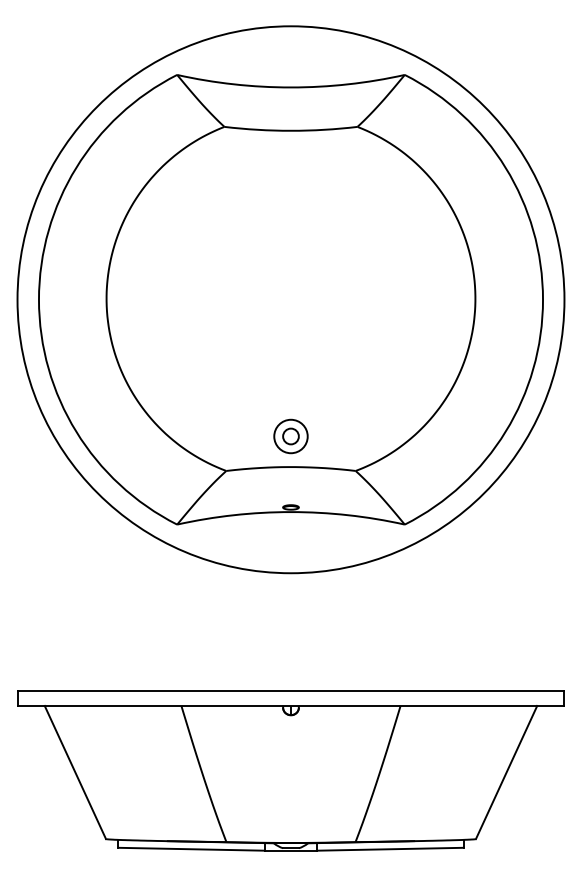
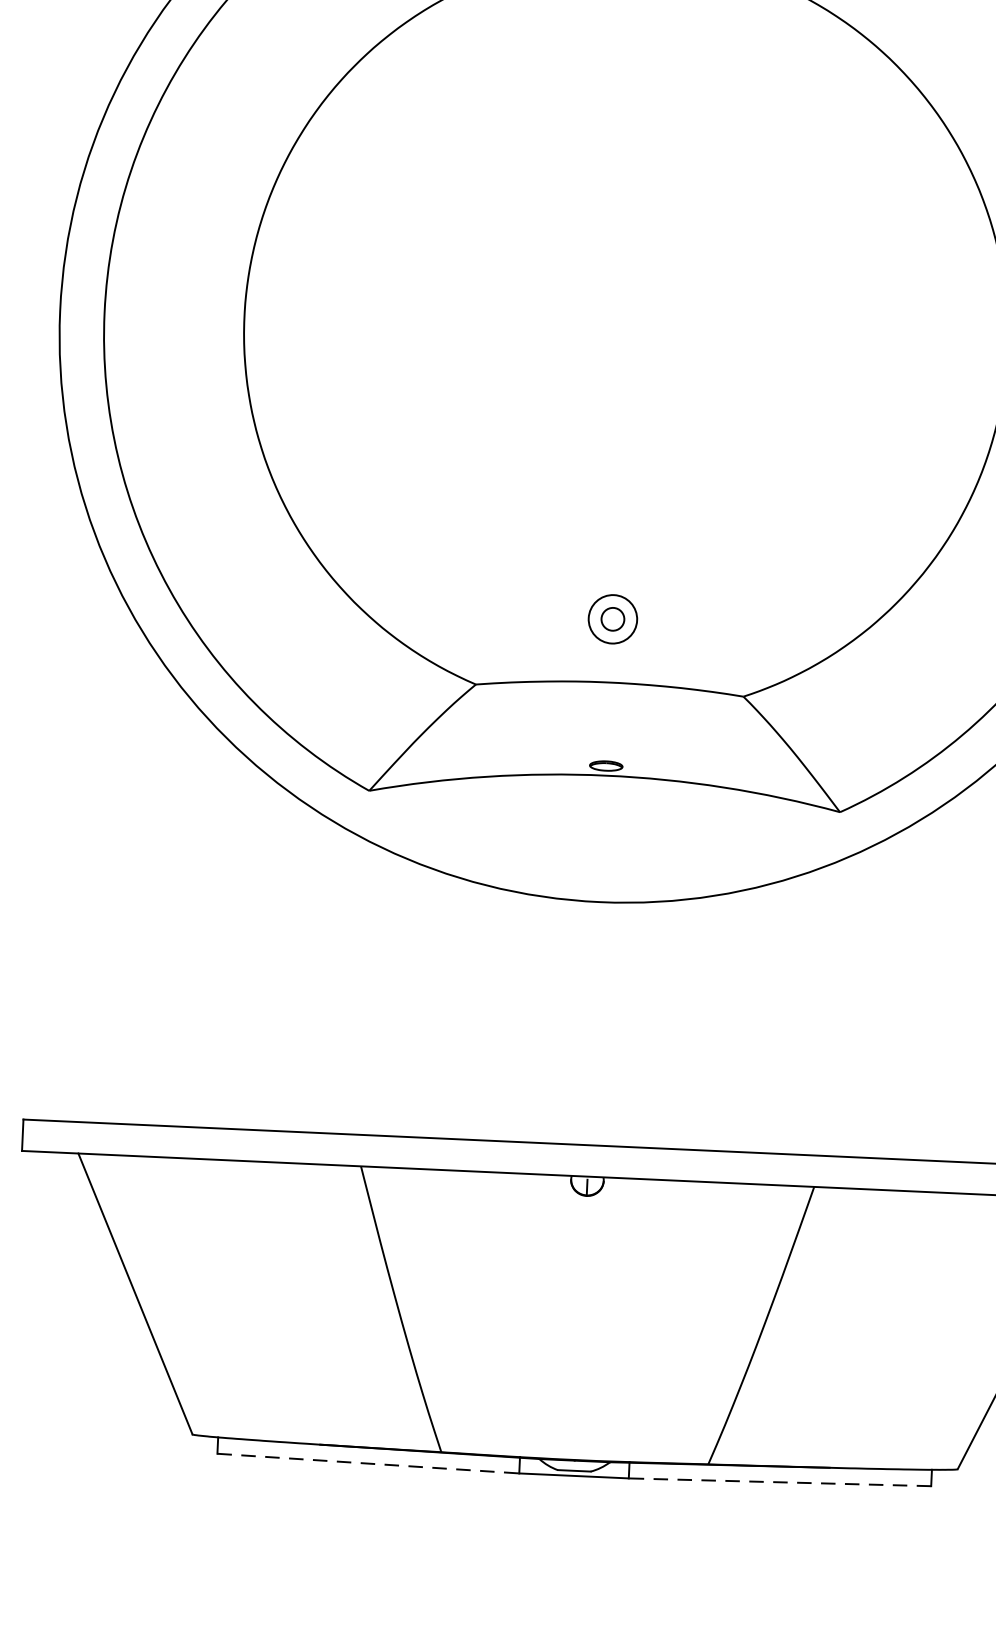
part: (290, 436) -> (611, 619), size x0.7
line: (191, 849) -> (368, 1464), solid -> dashed
line: (390, 849) -> (779, 1482), solid -> dashed

